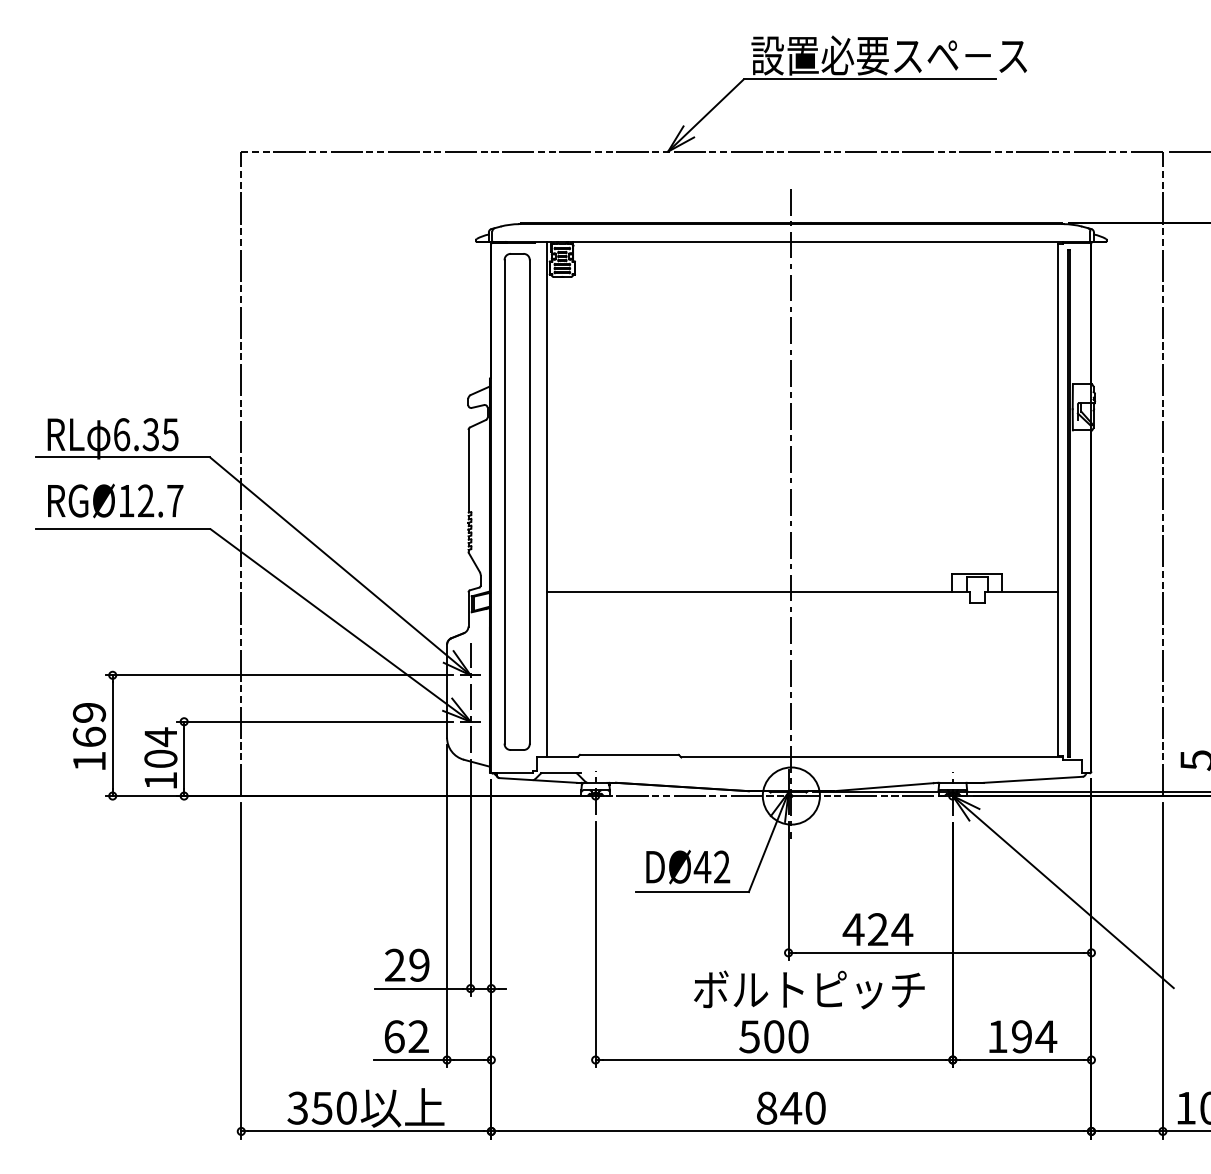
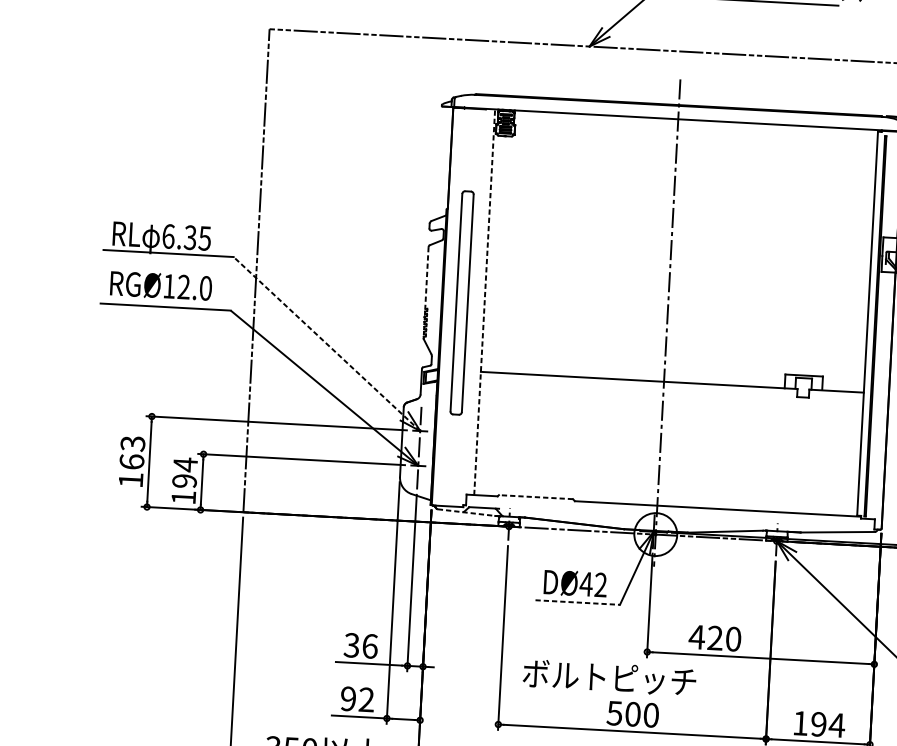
line: (468, 471) -> (426, 278), solid -> dashed
line: (547, 498) -> (485, 301), solid -> dashed
text: (175, 500) -> (206, 288), RGØ12.7 -> RGØ12.0
part: (516, 501) -> (461, 302), size x0.6
line: (340, 566) -> (327, 344), solid -> dashed
text: (89, 713) -> (132, 444), 169 -> 163
line: (628, 754) -> (535, 496), solid -> dashed
text: (160, 758) -> (184, 480), 104 -> 194
line: (538, 780) -> (466, 512), solid -> dashed
line: (693, 892) -> (578, 602), solid -> dashed
text: (902, 929) -> (733, 639), 424 -> 420
text: (406, 964) -> (360, 645), 29 -> 36
text: (809, 989) -> (609, 677), moved
text: (394, 1036) -> (348, 698), 62 -> 92

